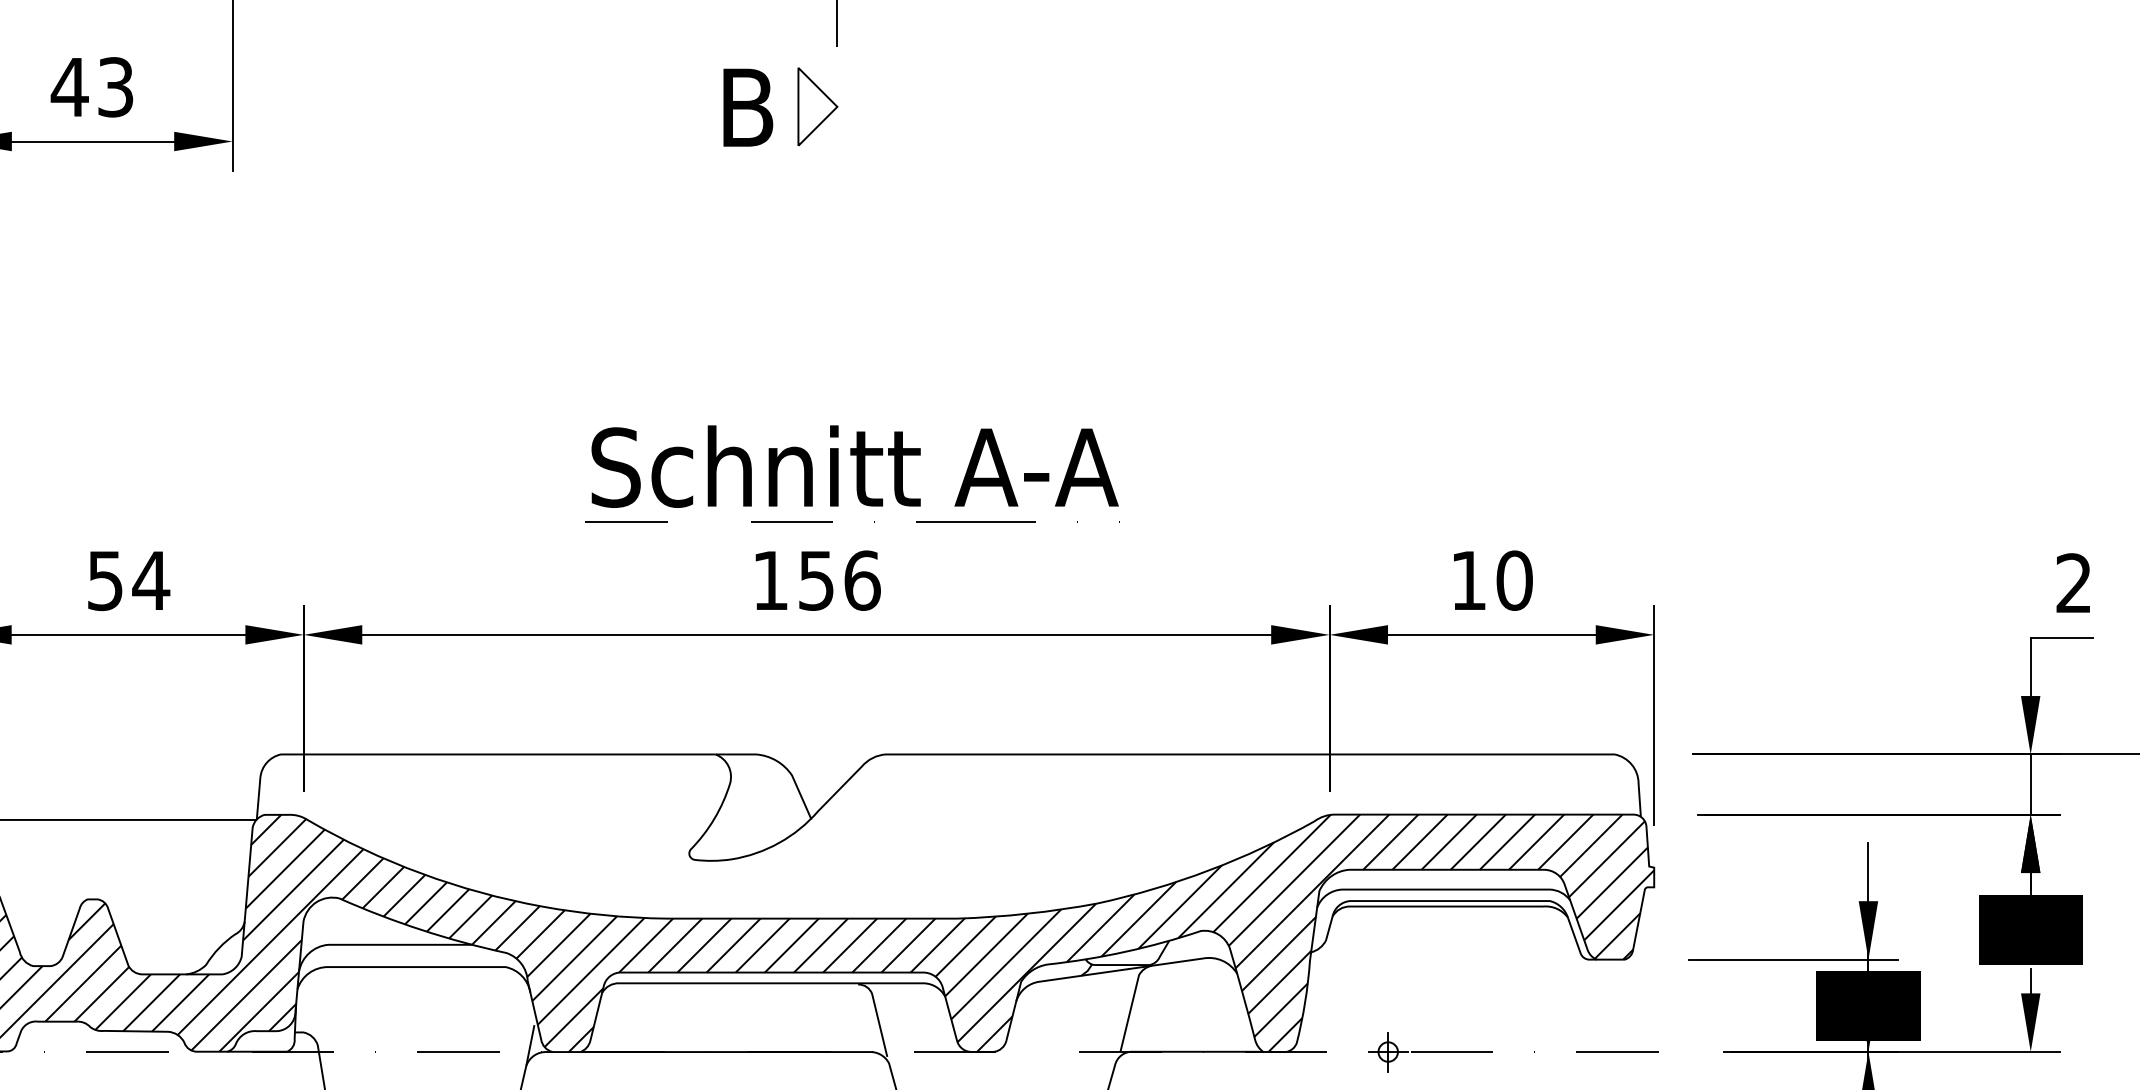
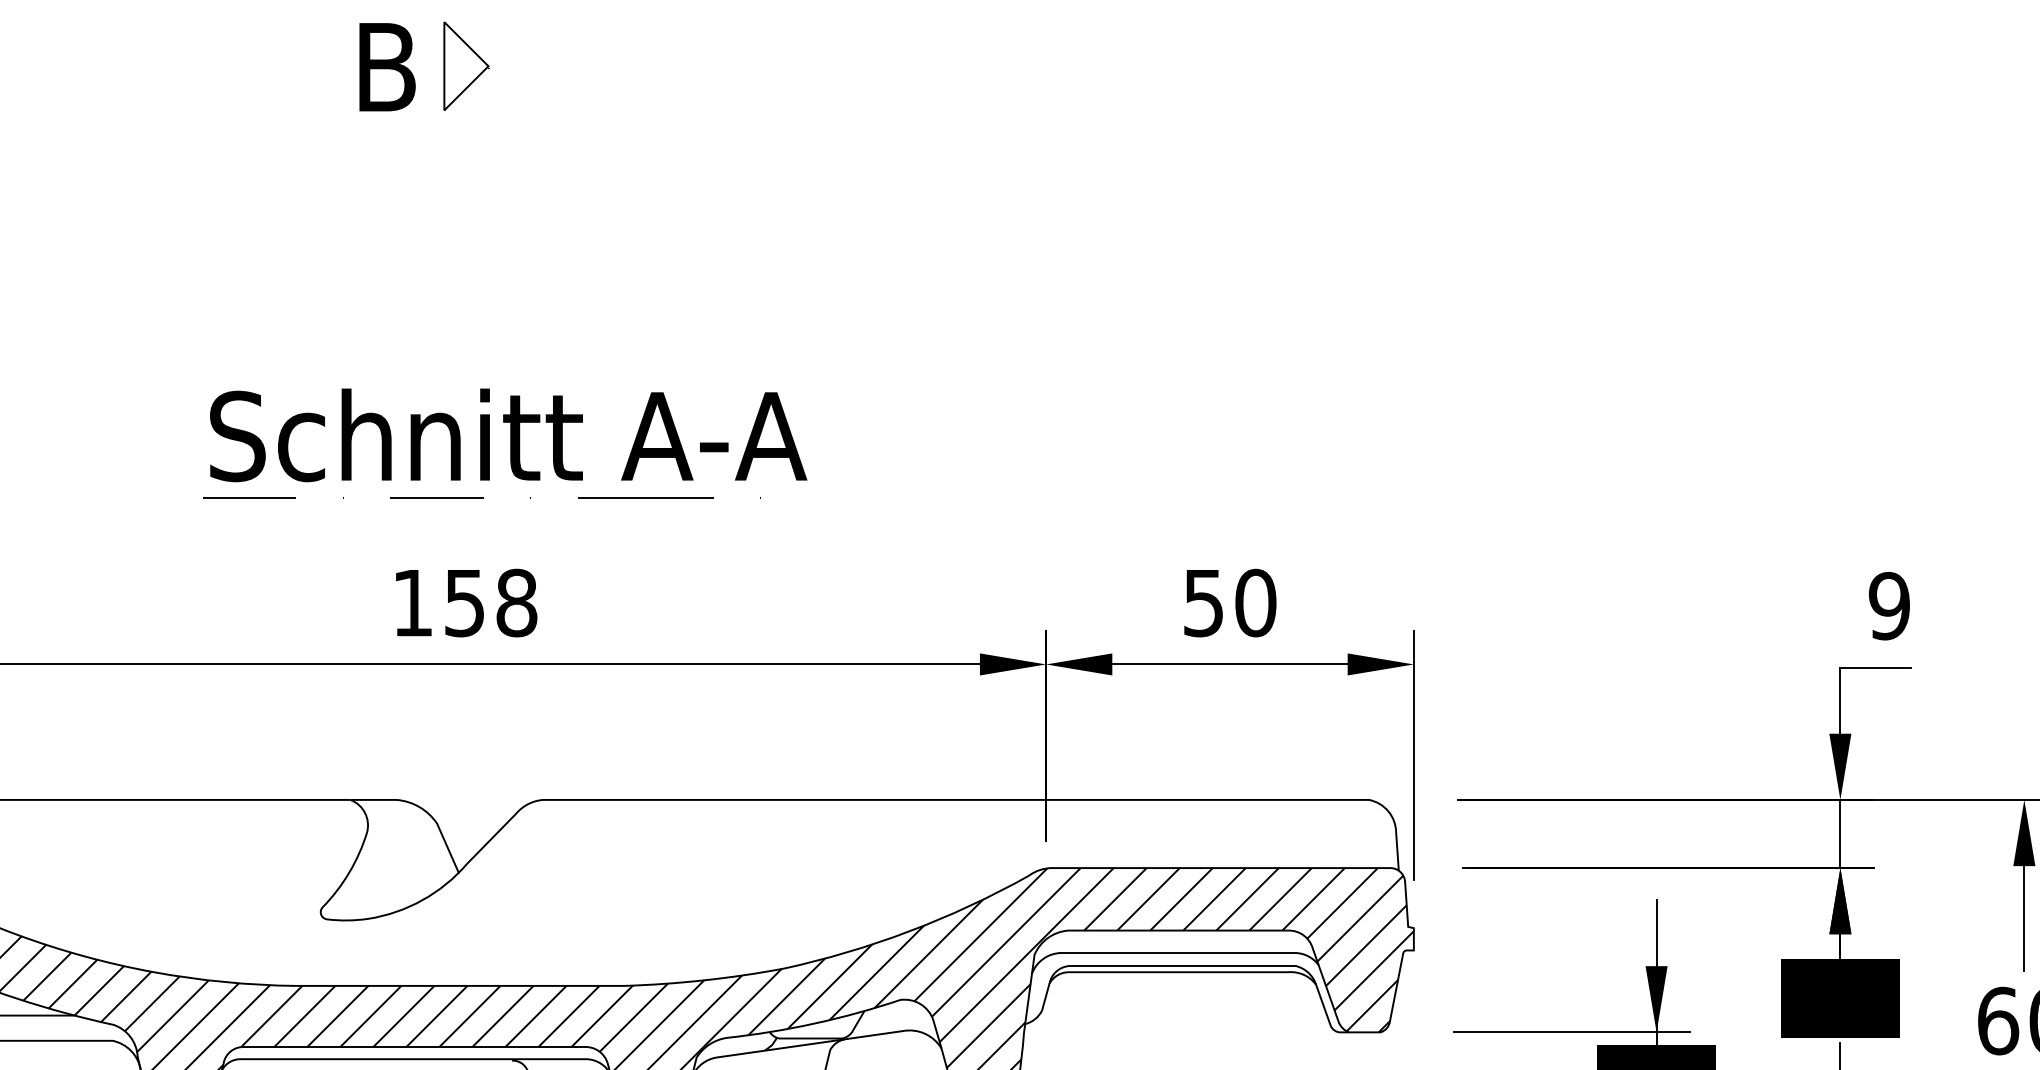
part: (852, 473) -> (505, 443), moved
text: (862, 580) -> (516, 602), 156 -> 158
text: (1468, 580) -> (1203, 602), 10 -> 50
text: (2073, 583) -> (1888, 606), 2 -> 9

